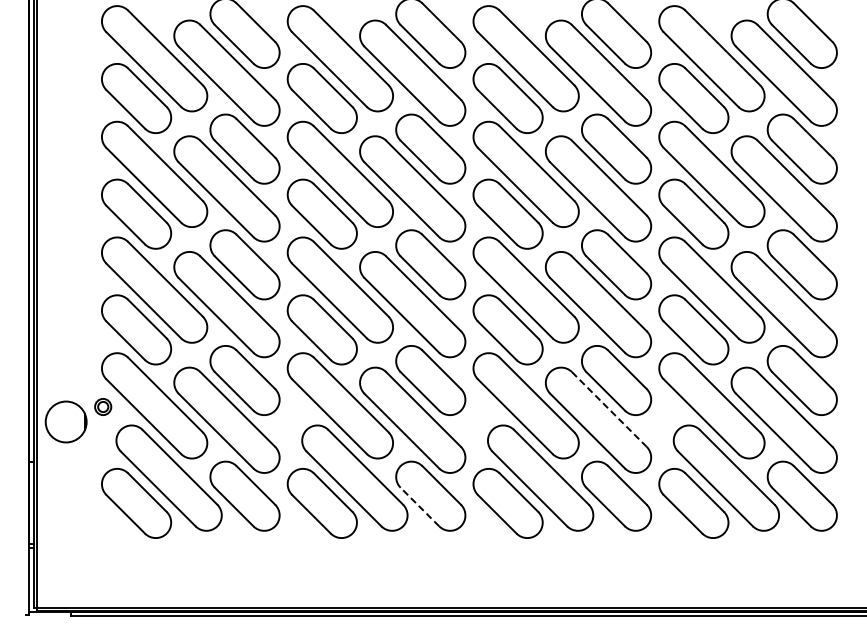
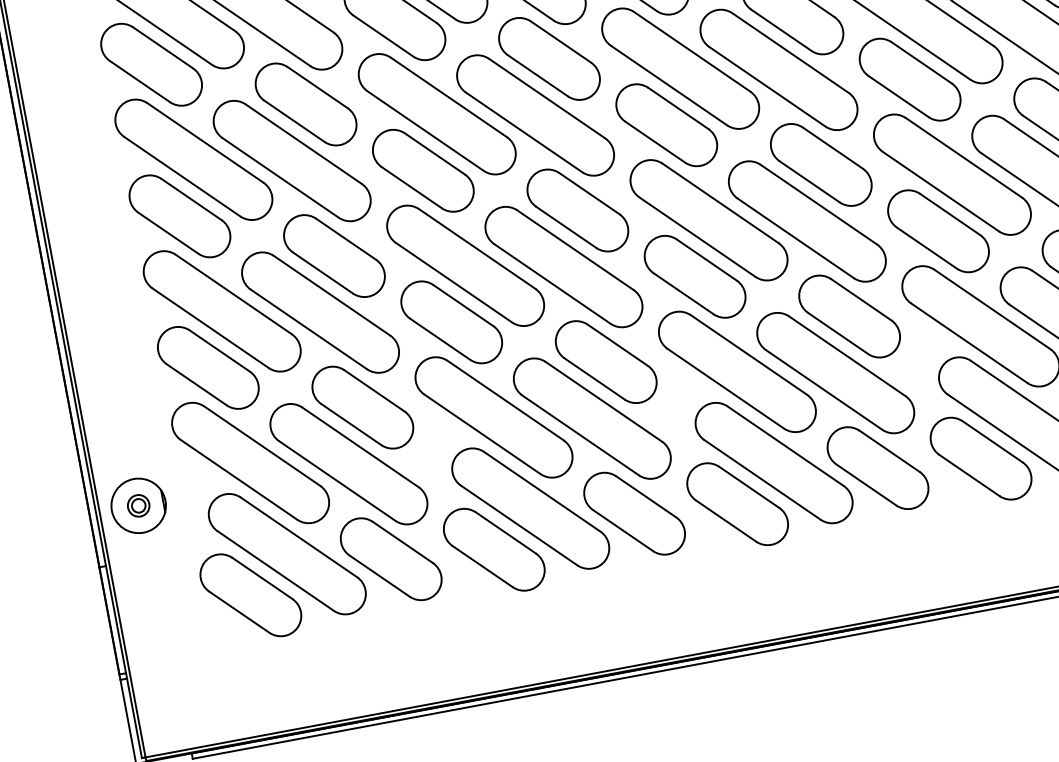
part: (103, 406) -> (138, 505), moved
line: (609, 409) -> (847, 356), dashed -> solid
line: (419, 506) -> (622, 529), dashed -> solid

